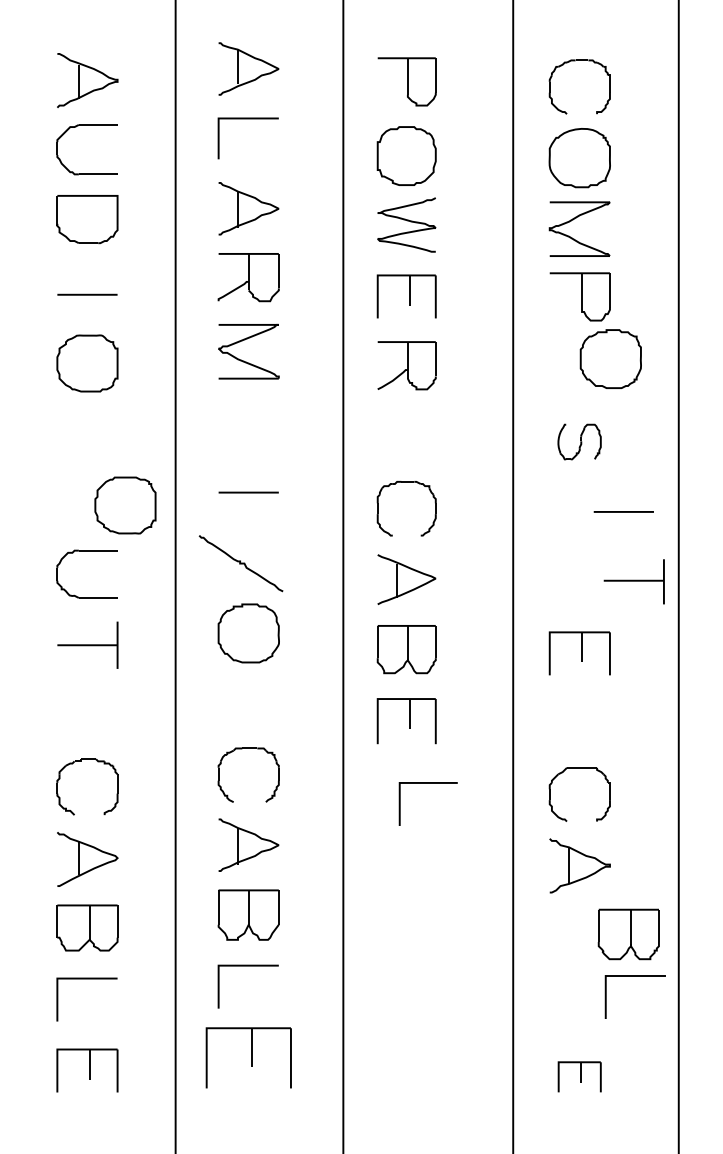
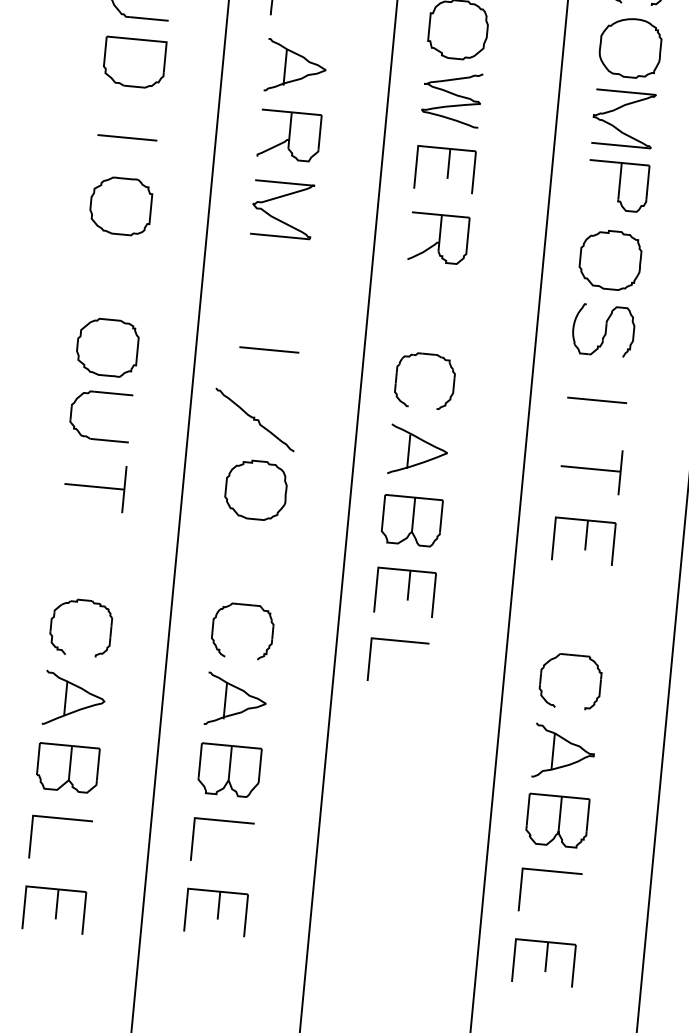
part: (610, 358) -> (610, 259), moved
part: (579, 441) -> (603, 330), size x1.43
part: (125, 505) -> (107, 347), moved
line: (623, 511) -> (596, 399), moved
part: (633, 581) -> (590, 469), moved
curve: (427, 783) -> (399, 641), moved
part: (628, 934) -> (557, 821), moved
curve: (634, 976) -> (551, 871), moved
part: (248, 1057) -> (215, 912), size x0.71
part: (579, 1076) -> (543, 962), size x1.43

